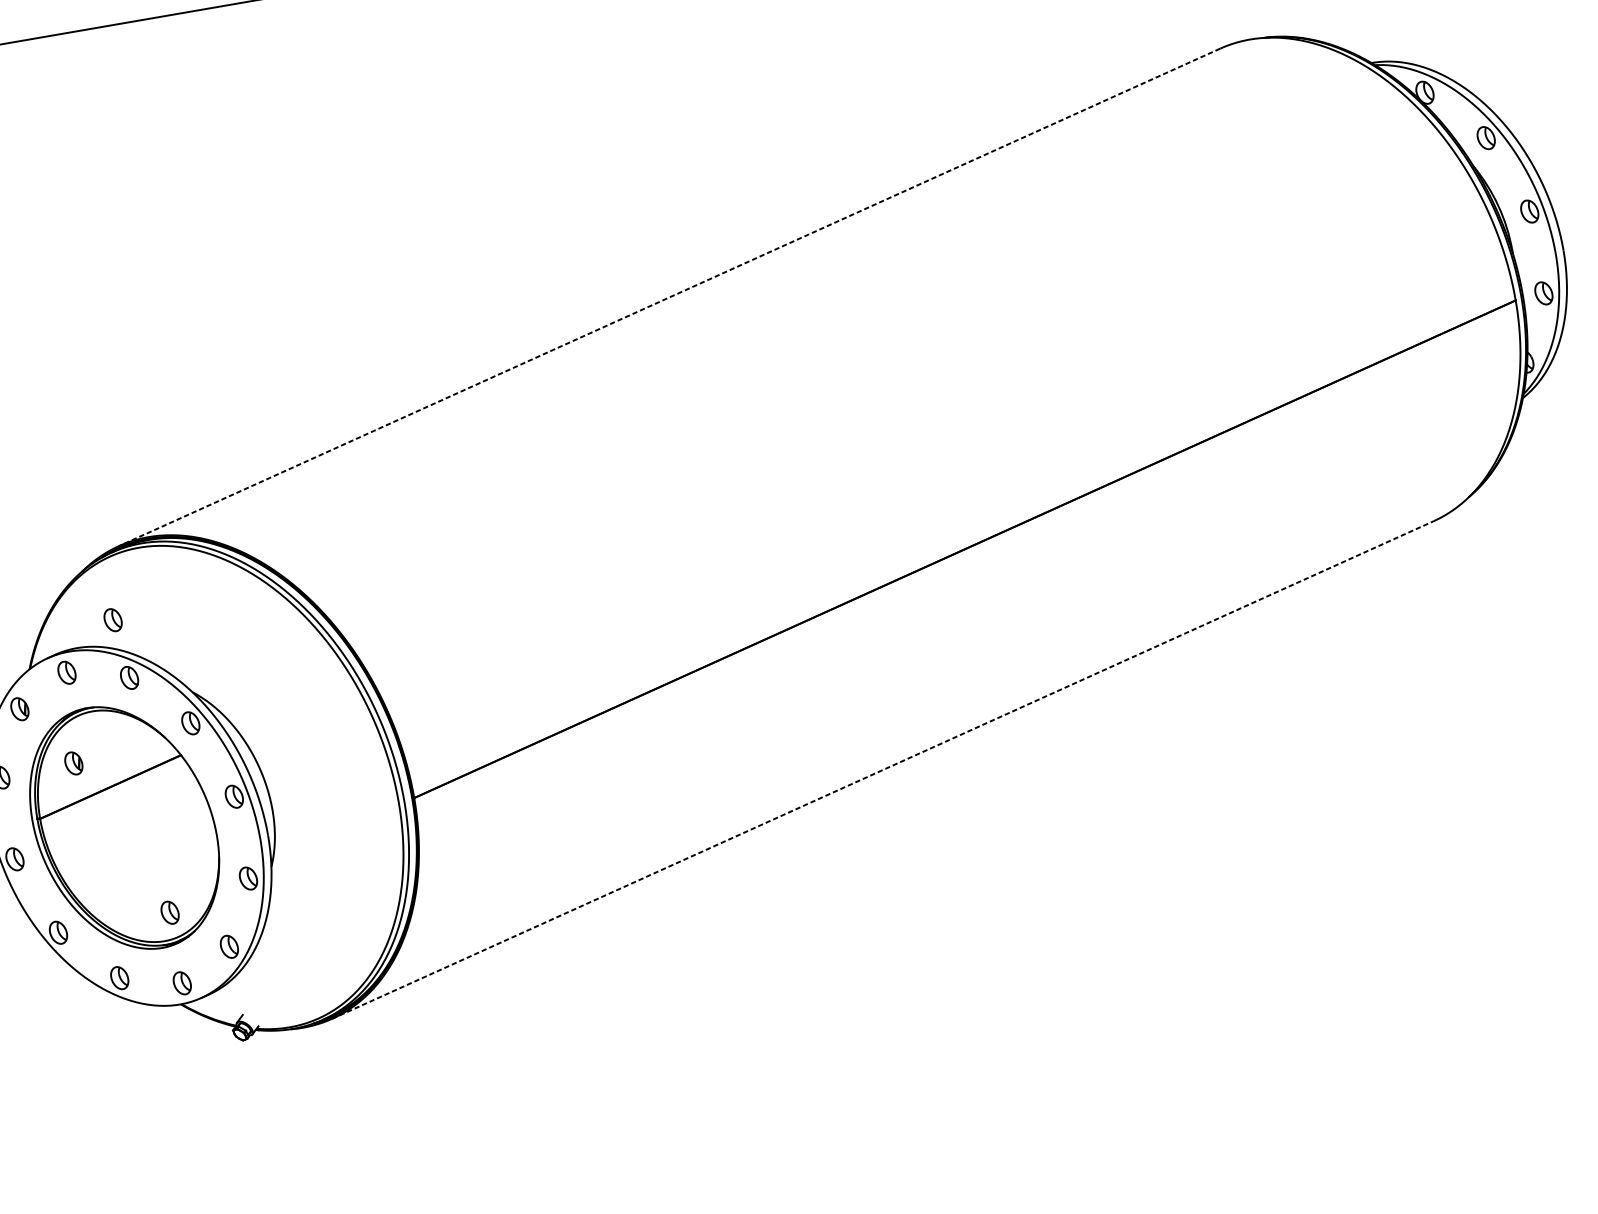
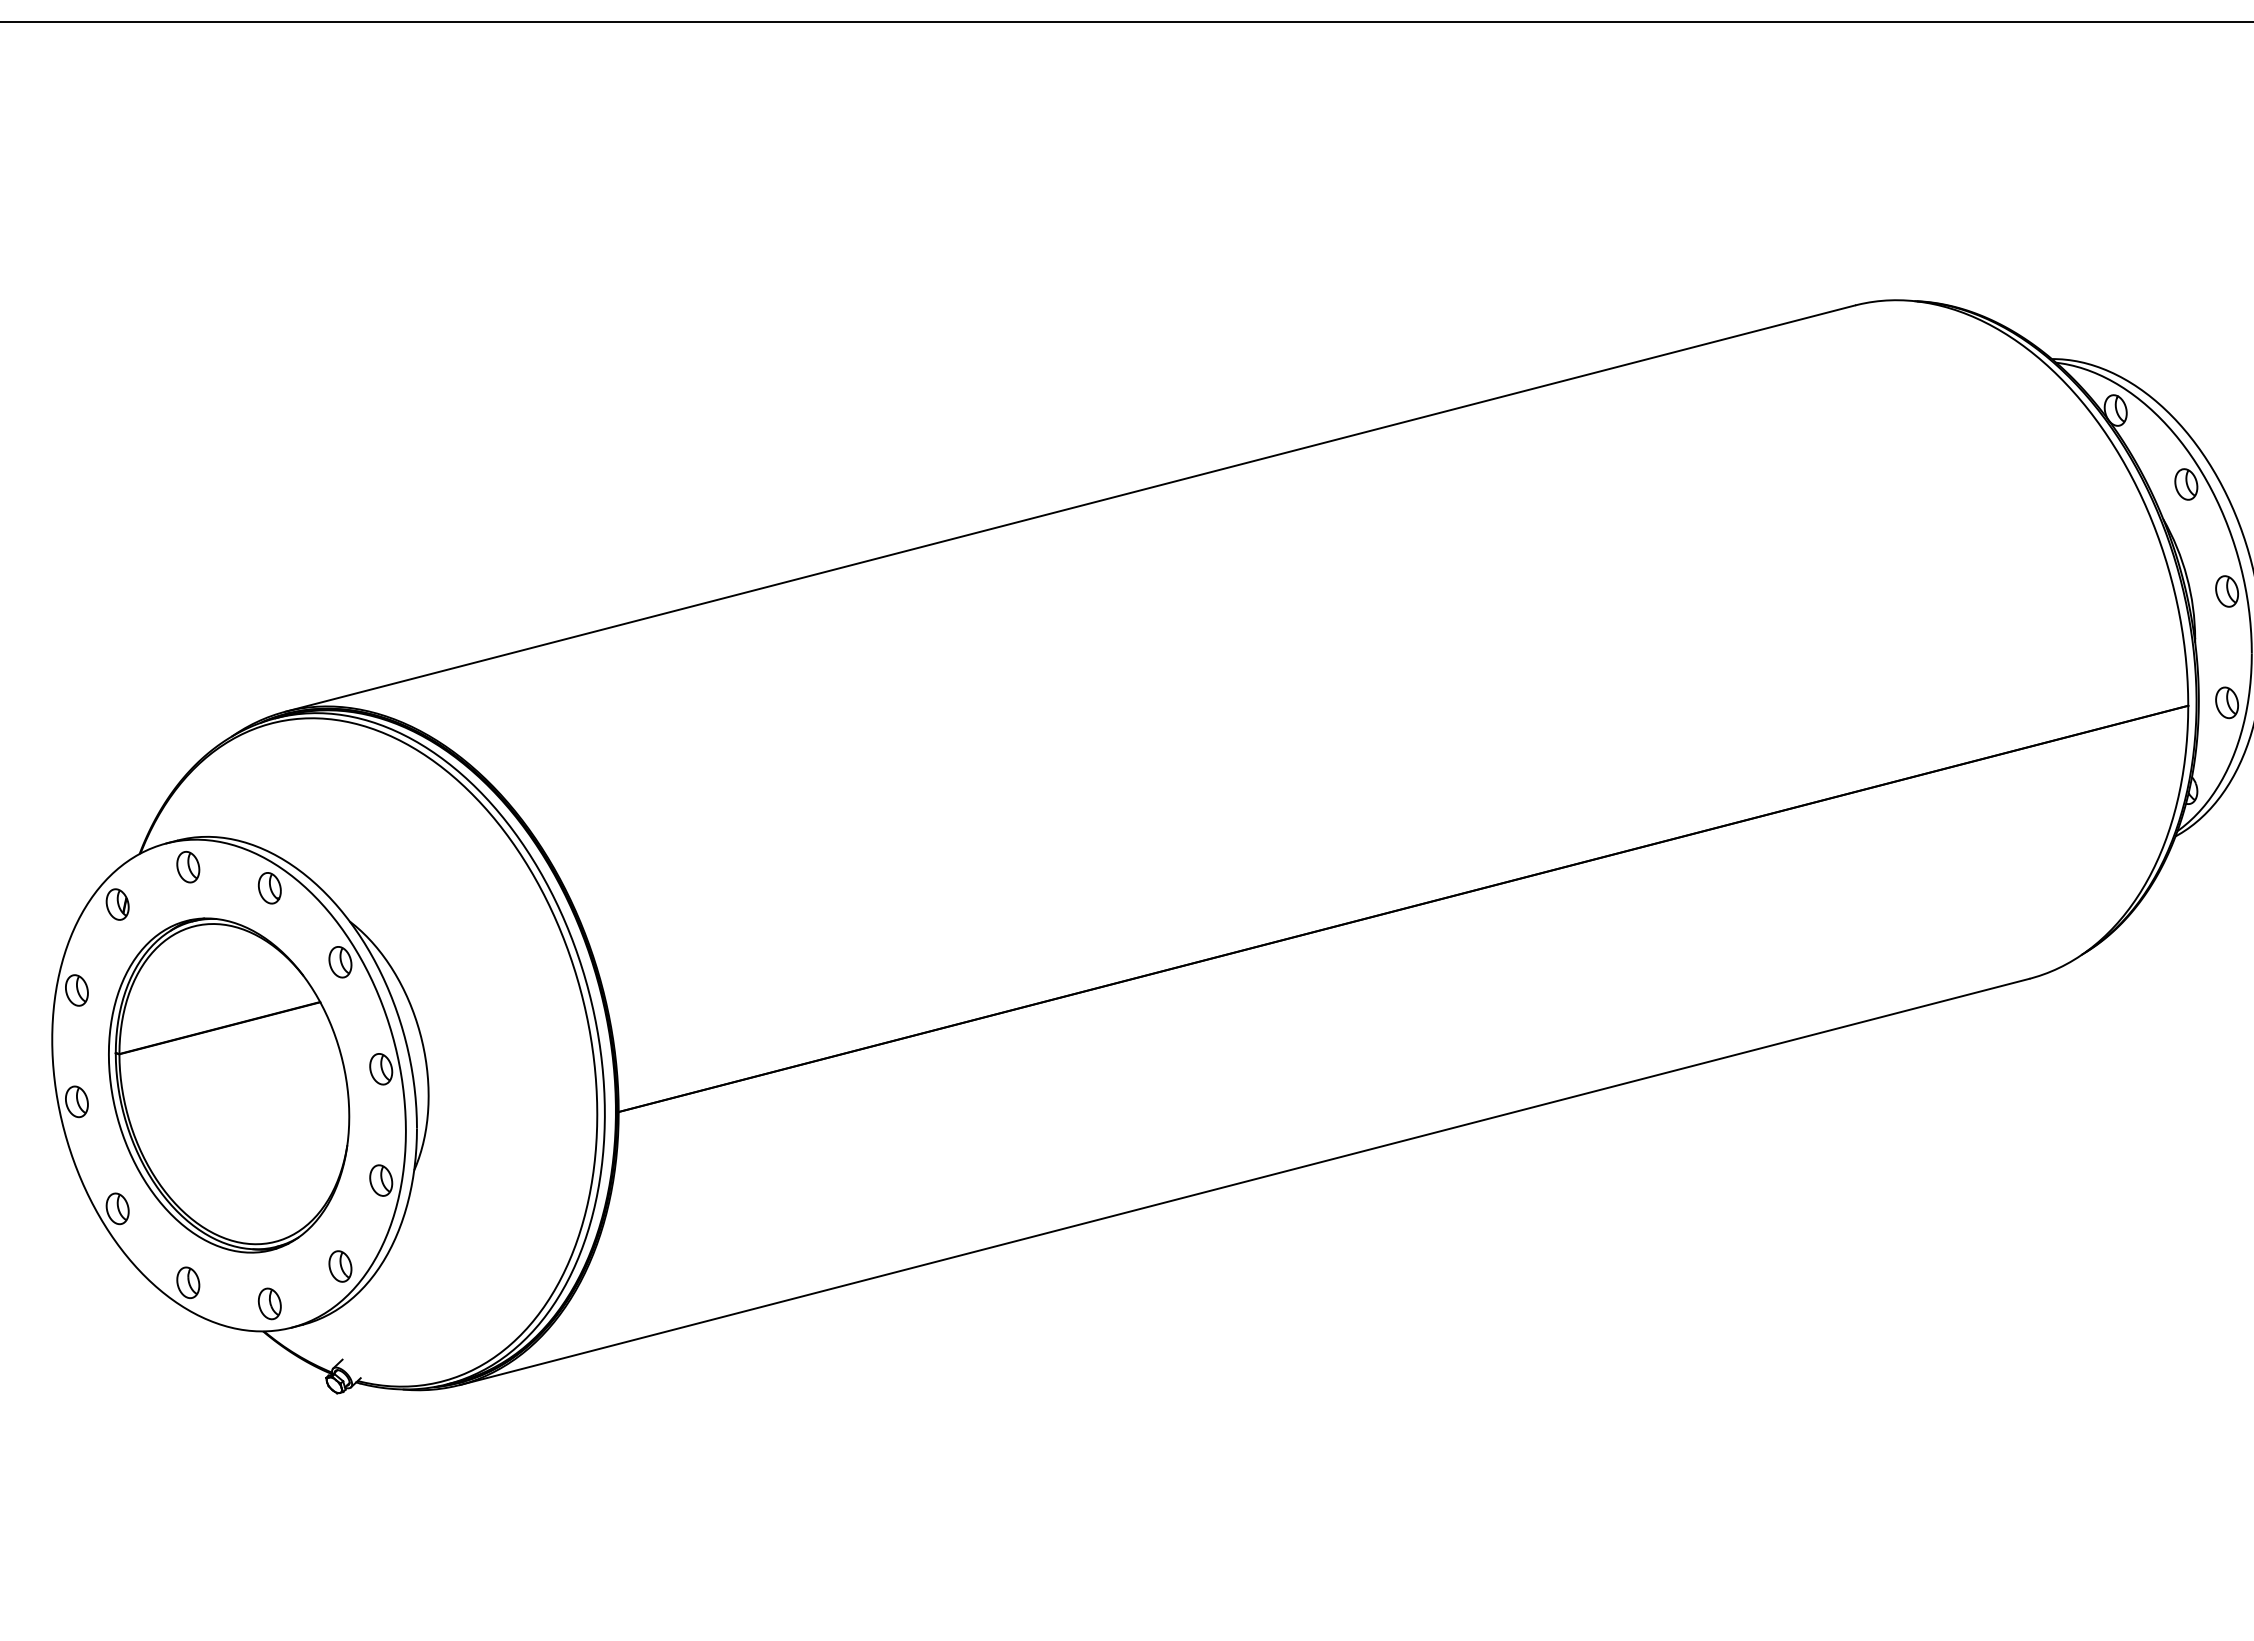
line: (669, 297) -> (1070, 508), dashed -> solid
part: (113, 620) -> (261, 808), removed
part: (73, 763) -> (176, 988), removed
line: (882, 769) -> (1244, 1181), dashed -> solid
part: (169, 912) -> (269, 1207), removed

